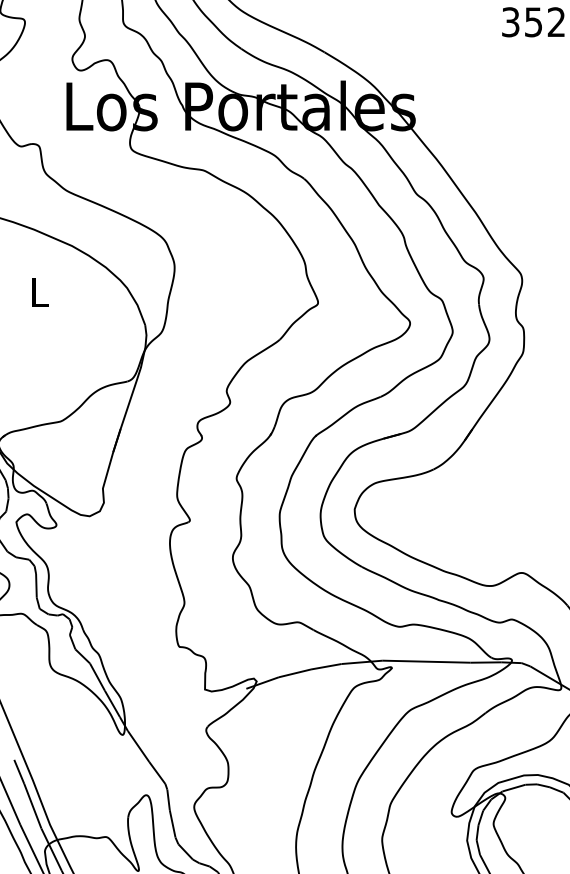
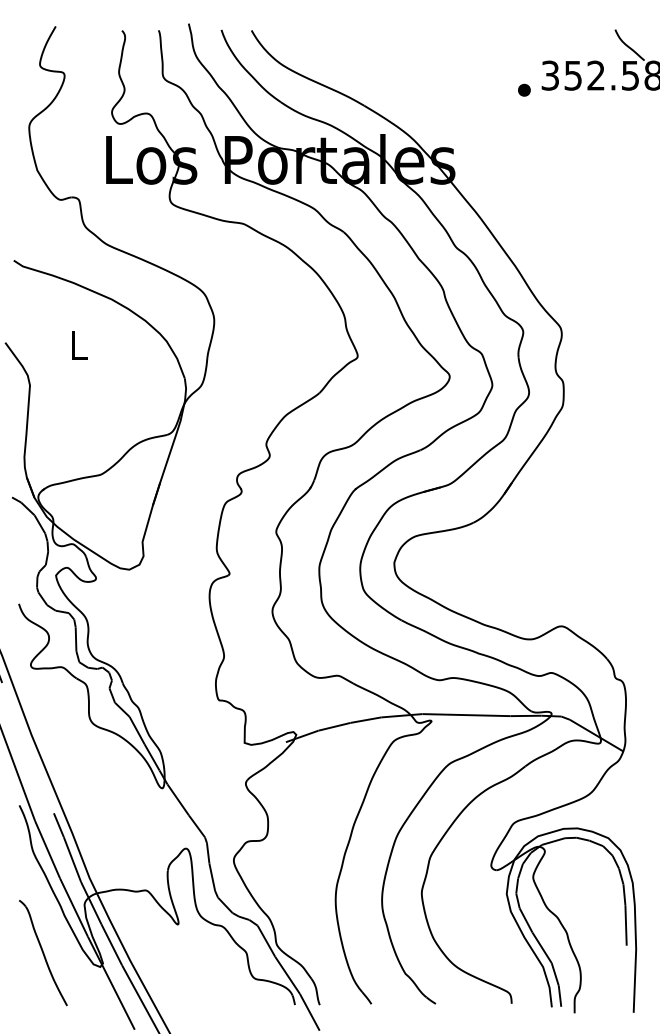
part: (484, 36) -> (524, 89), added

